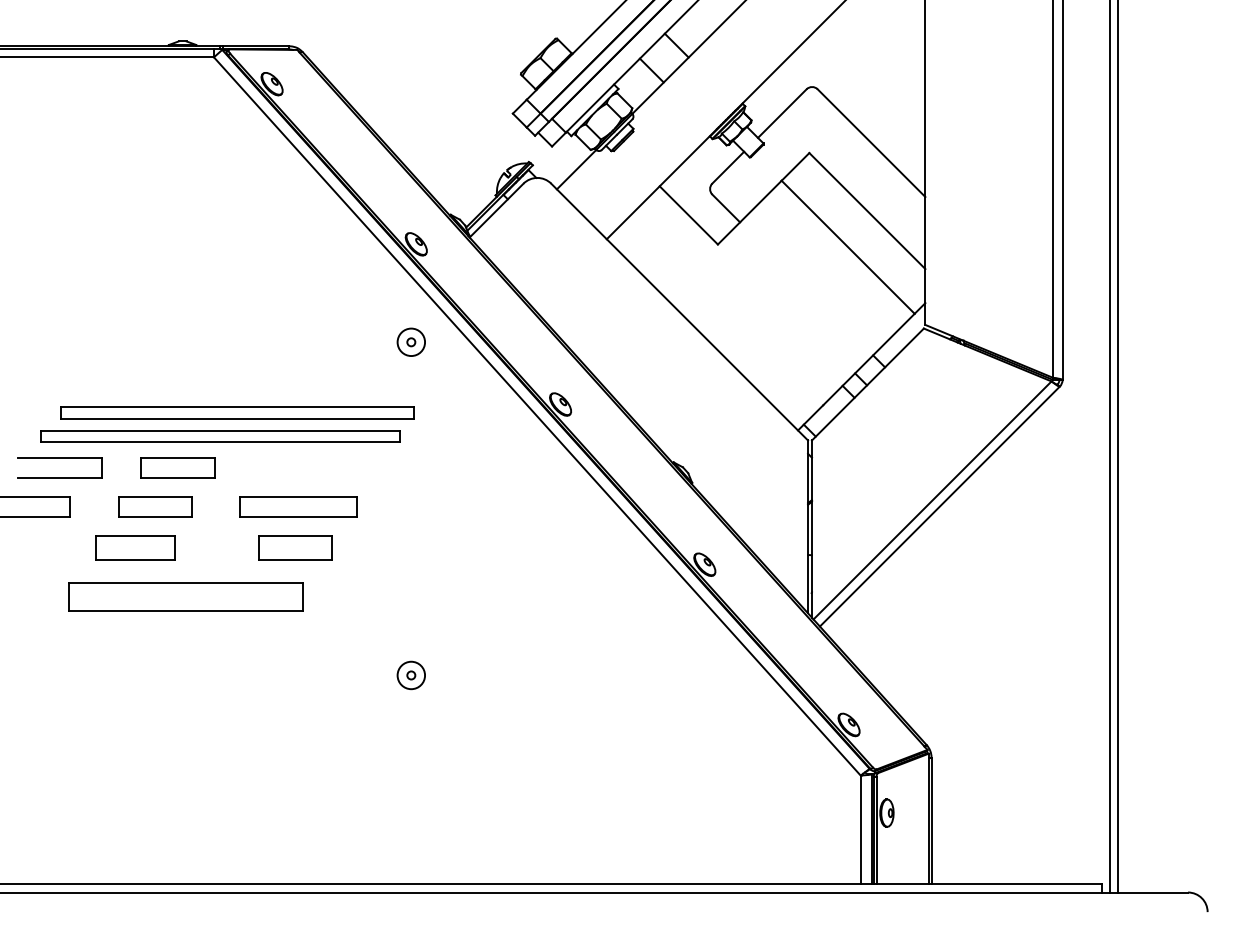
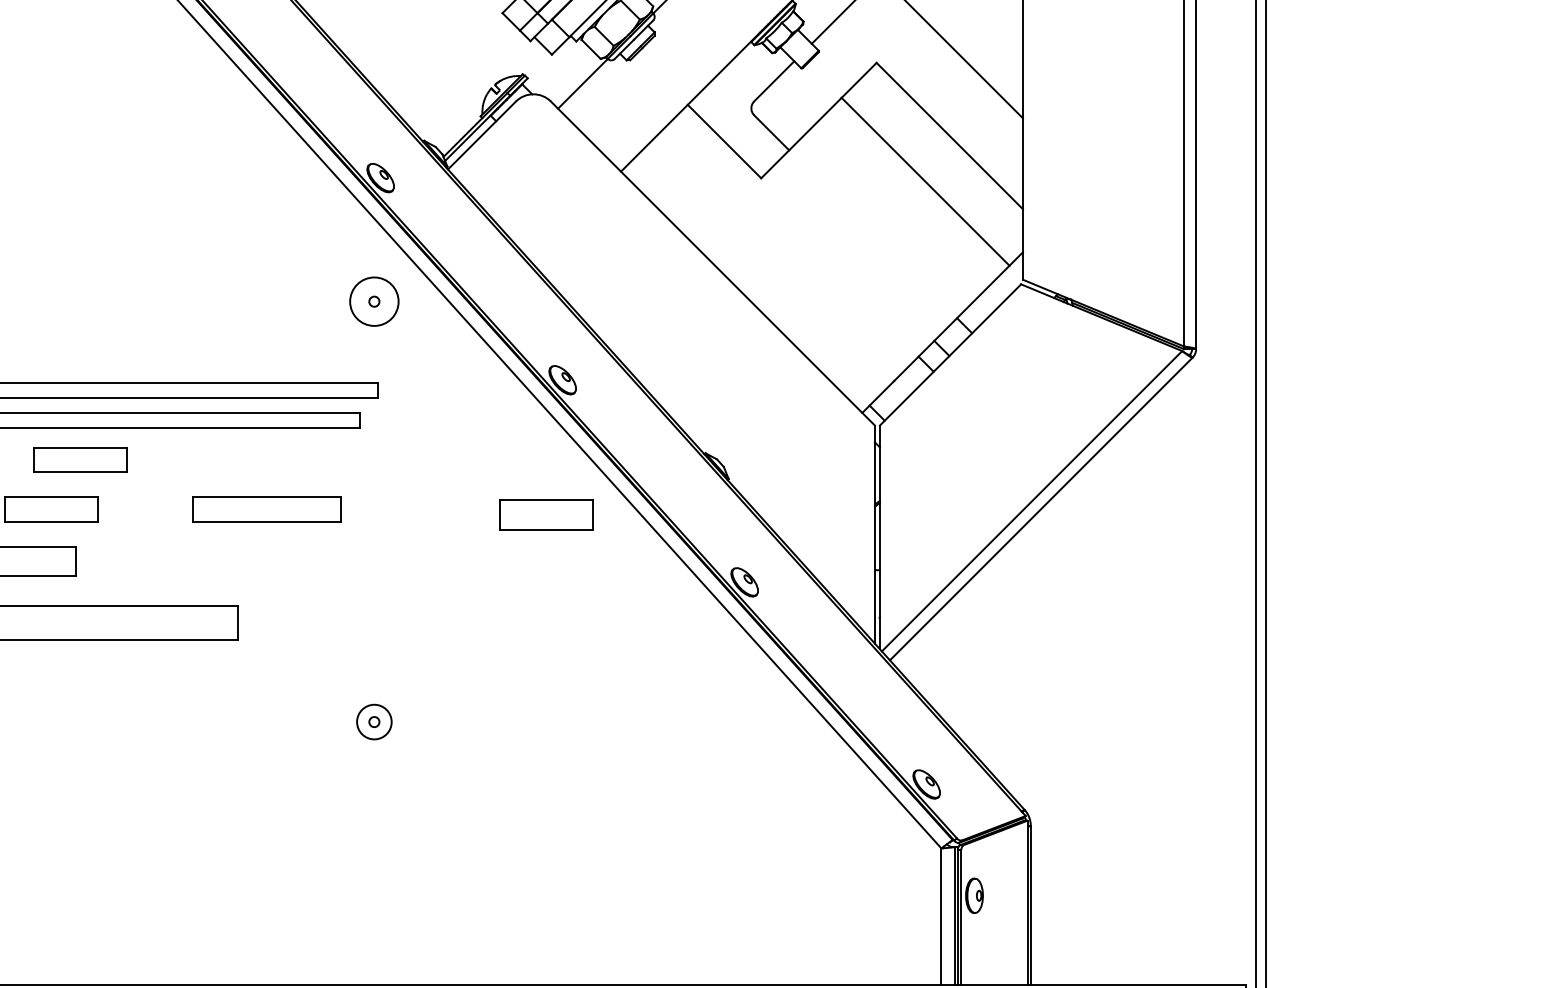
circle: (411, 342) -> (374, 301), size x1.4
part: (298, 506) -> (267, 508), moved
part: (295, 547) -> (546, 513), moved

